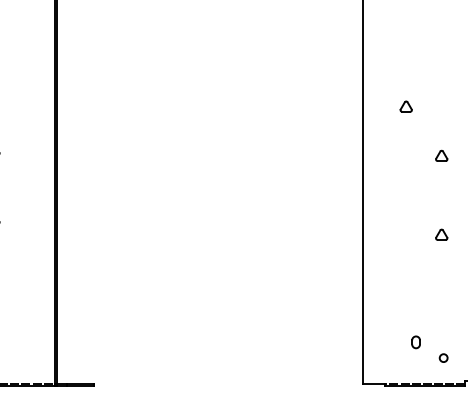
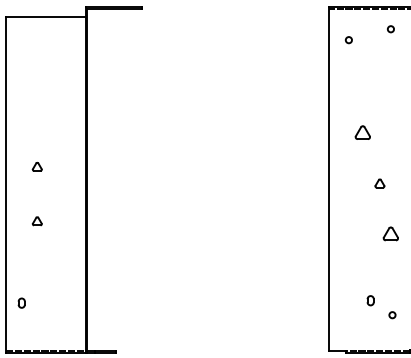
part: (405, 106) -> (362, 132), size x1.6
part: (441, 155) -> (379, 183), moved
part: (441, 234) -> (390, 233), size x1.6
part: (415, 342) -> (370, 300), moved
circle: (443, 358) -> (392, 315), moved

